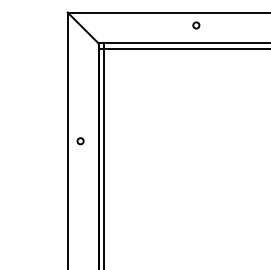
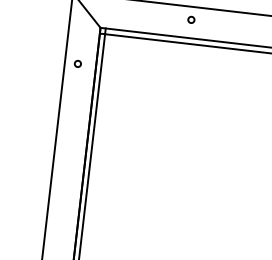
circle: (196, 25) -> (191, 19), moved
circle: (80, 141) -> (77, 64), moved

